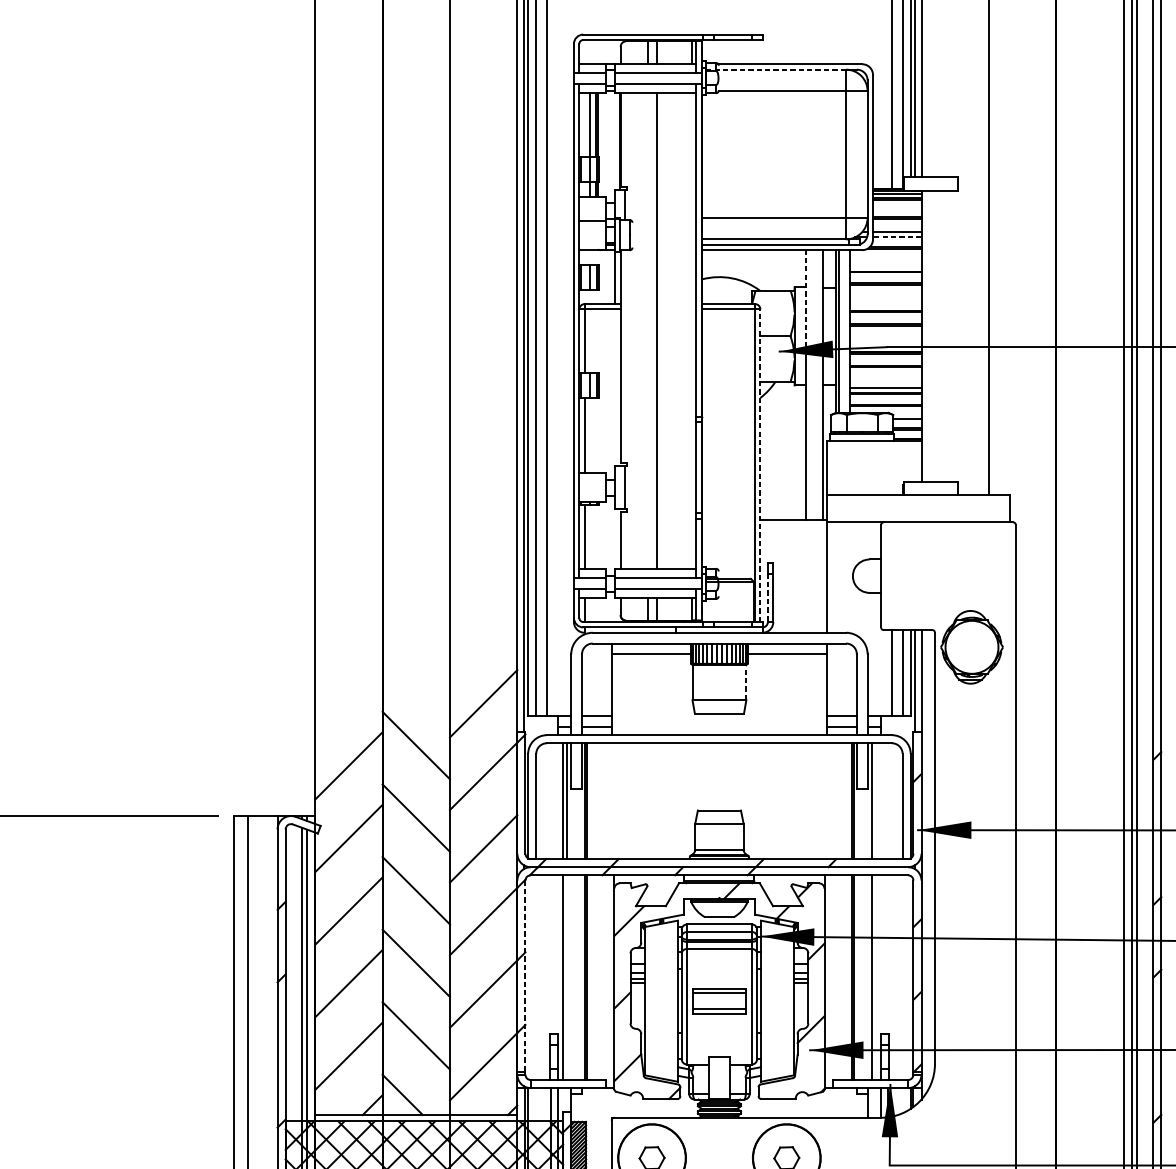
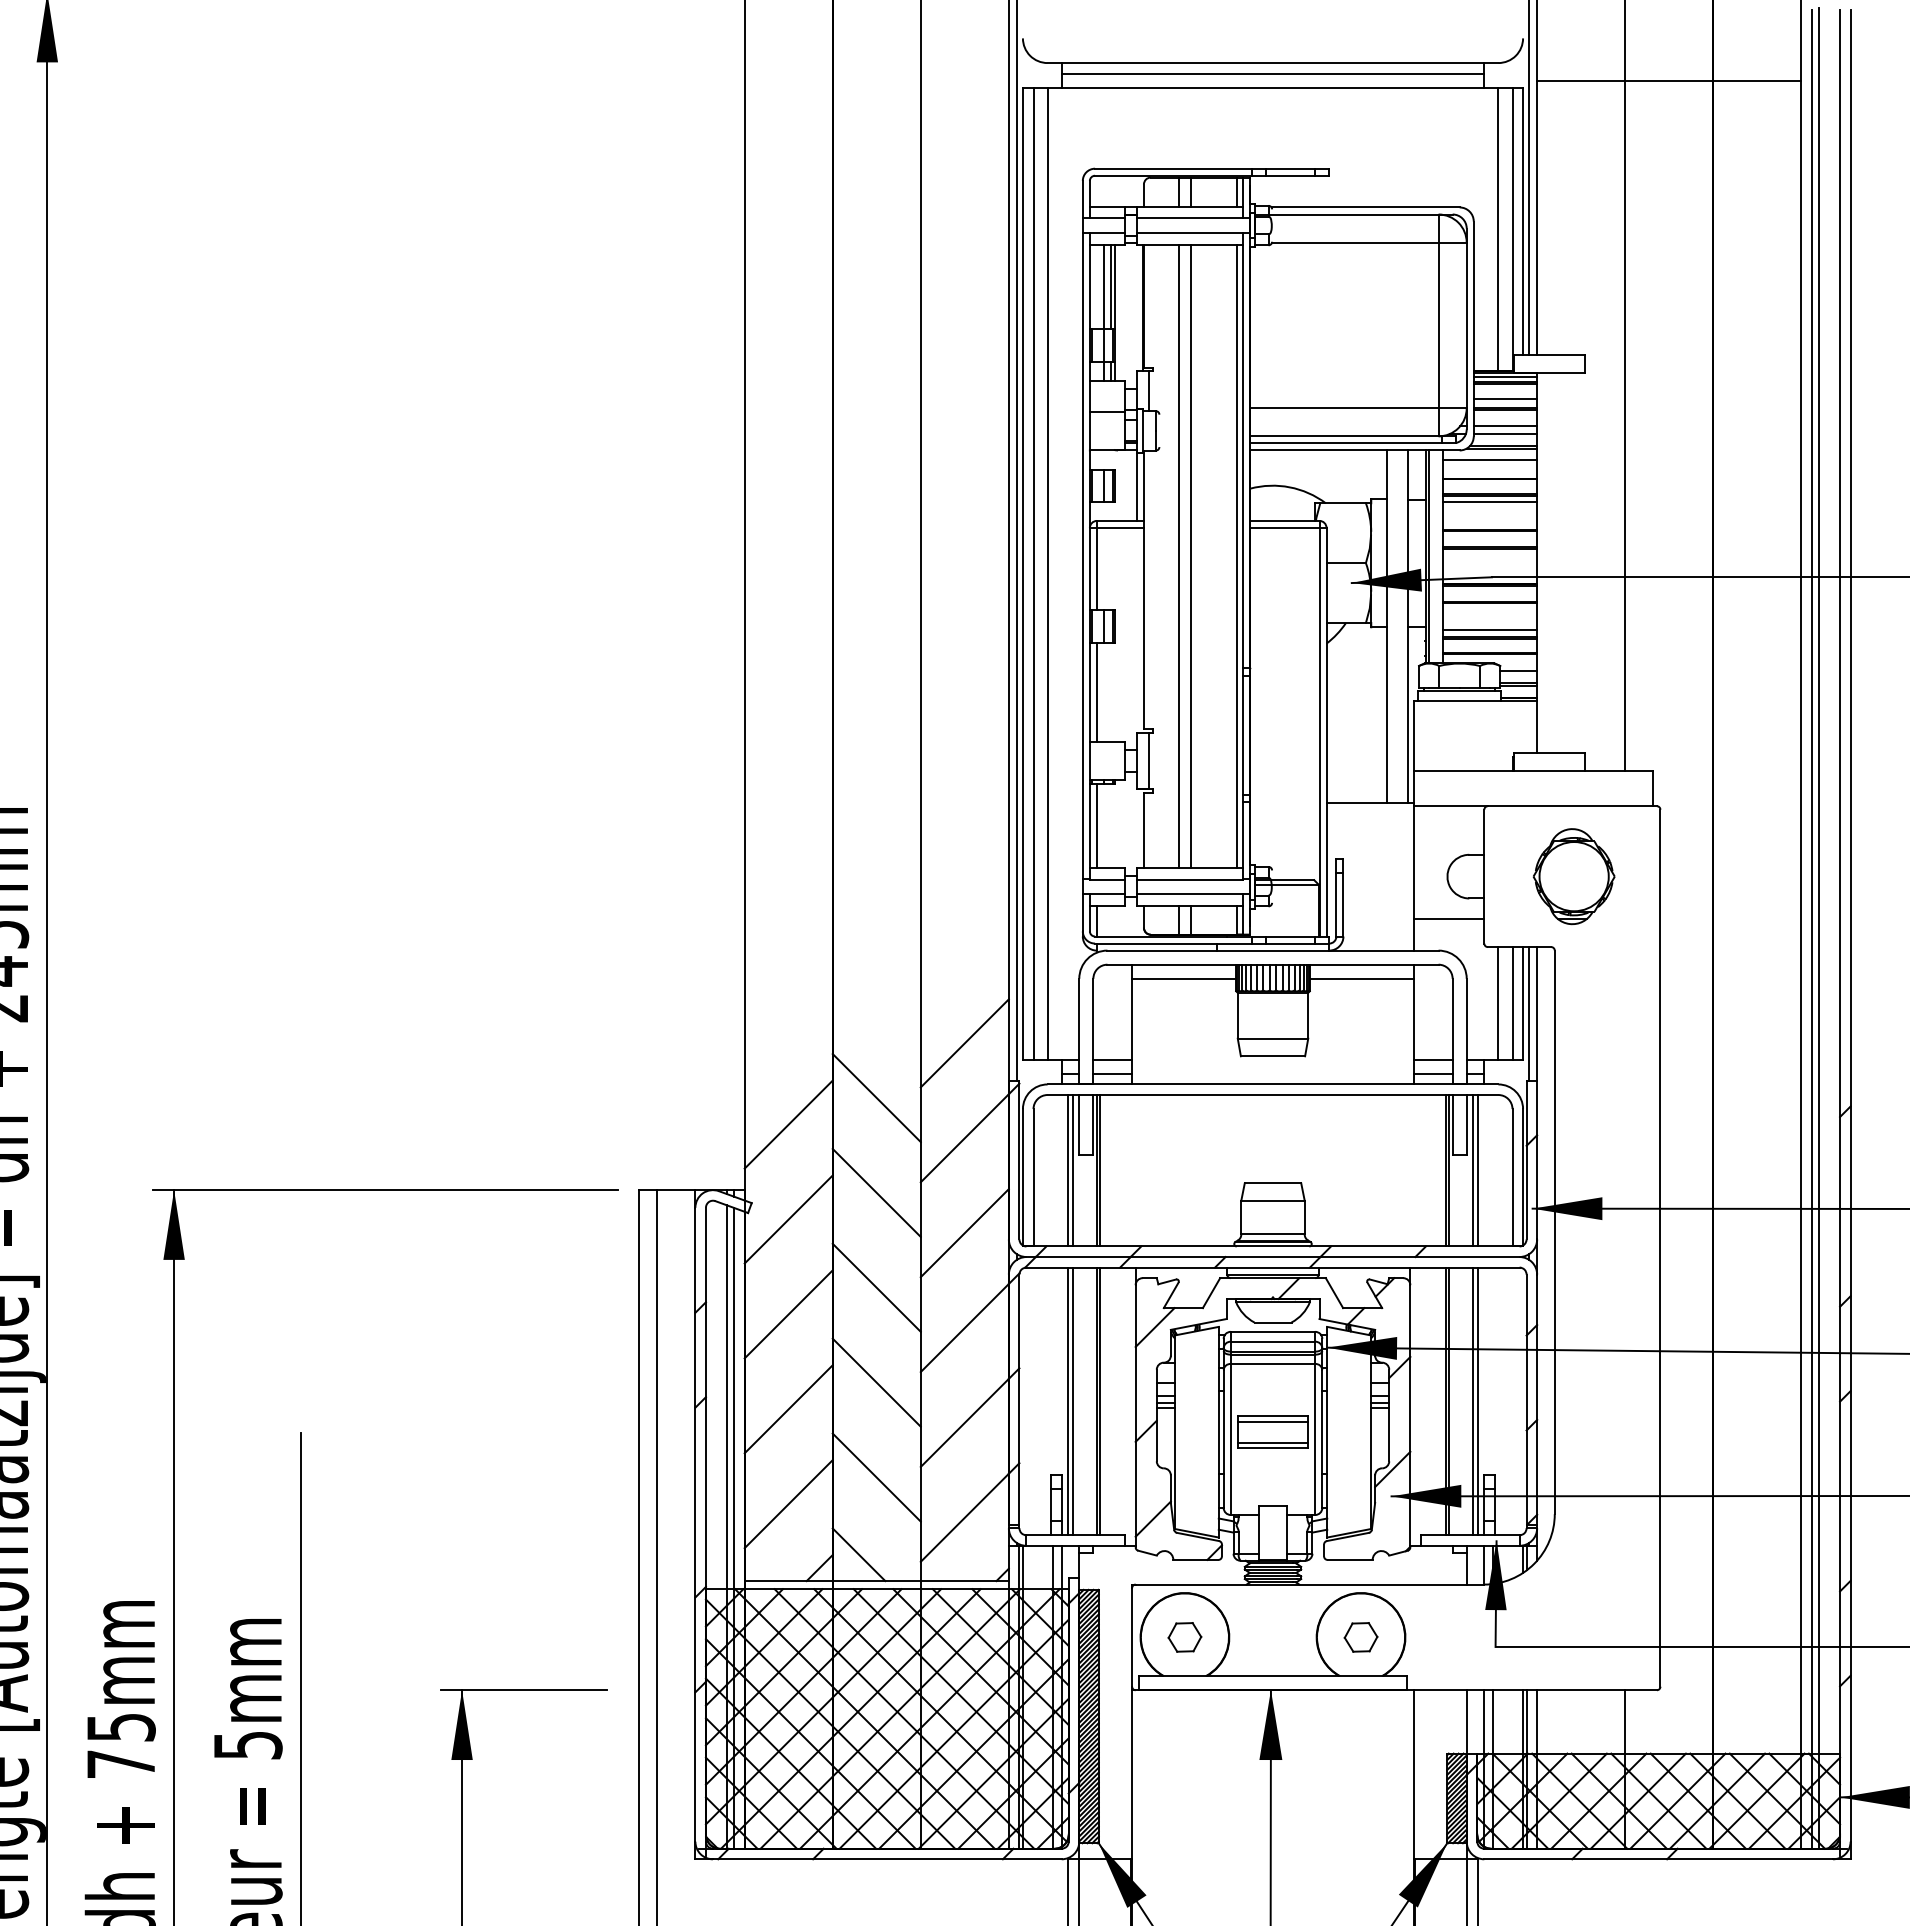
line: (775, 69) -> (1346, 214), dashed -> solid
line: (897, 210) -> (1505, 398), added
line: (897, 237) -> (1505, 433), dashed -> solid
line: (885, 257) -> (1490, 459), added
line: (885, 289) -> (1490, 501), added
line: (806, 298) -> (1386, 513), dashed -> solid
line: (647, 330) -> (1179, 555), added
line: (692, 330) -> (1237, 555), added
line: (760, 465) -> (1326, 731), dashed -> solid
line: (768, 597) -> (1336, 904), dashed -> solid
line: (853, 608) -> (1448, 918), added
part: (971, 647) -> (1573, 876), moved
line: (746, 682) -> (1308, 1015), dashed -> solid
line: (876, 800) -> (1478, 1170), added
line: (525, 976) -> (1019, 1400), dashed -> solid
line: (566, 977) -> (1073, 1401), added
line: (876, 977) -> (1478, 1401), added

